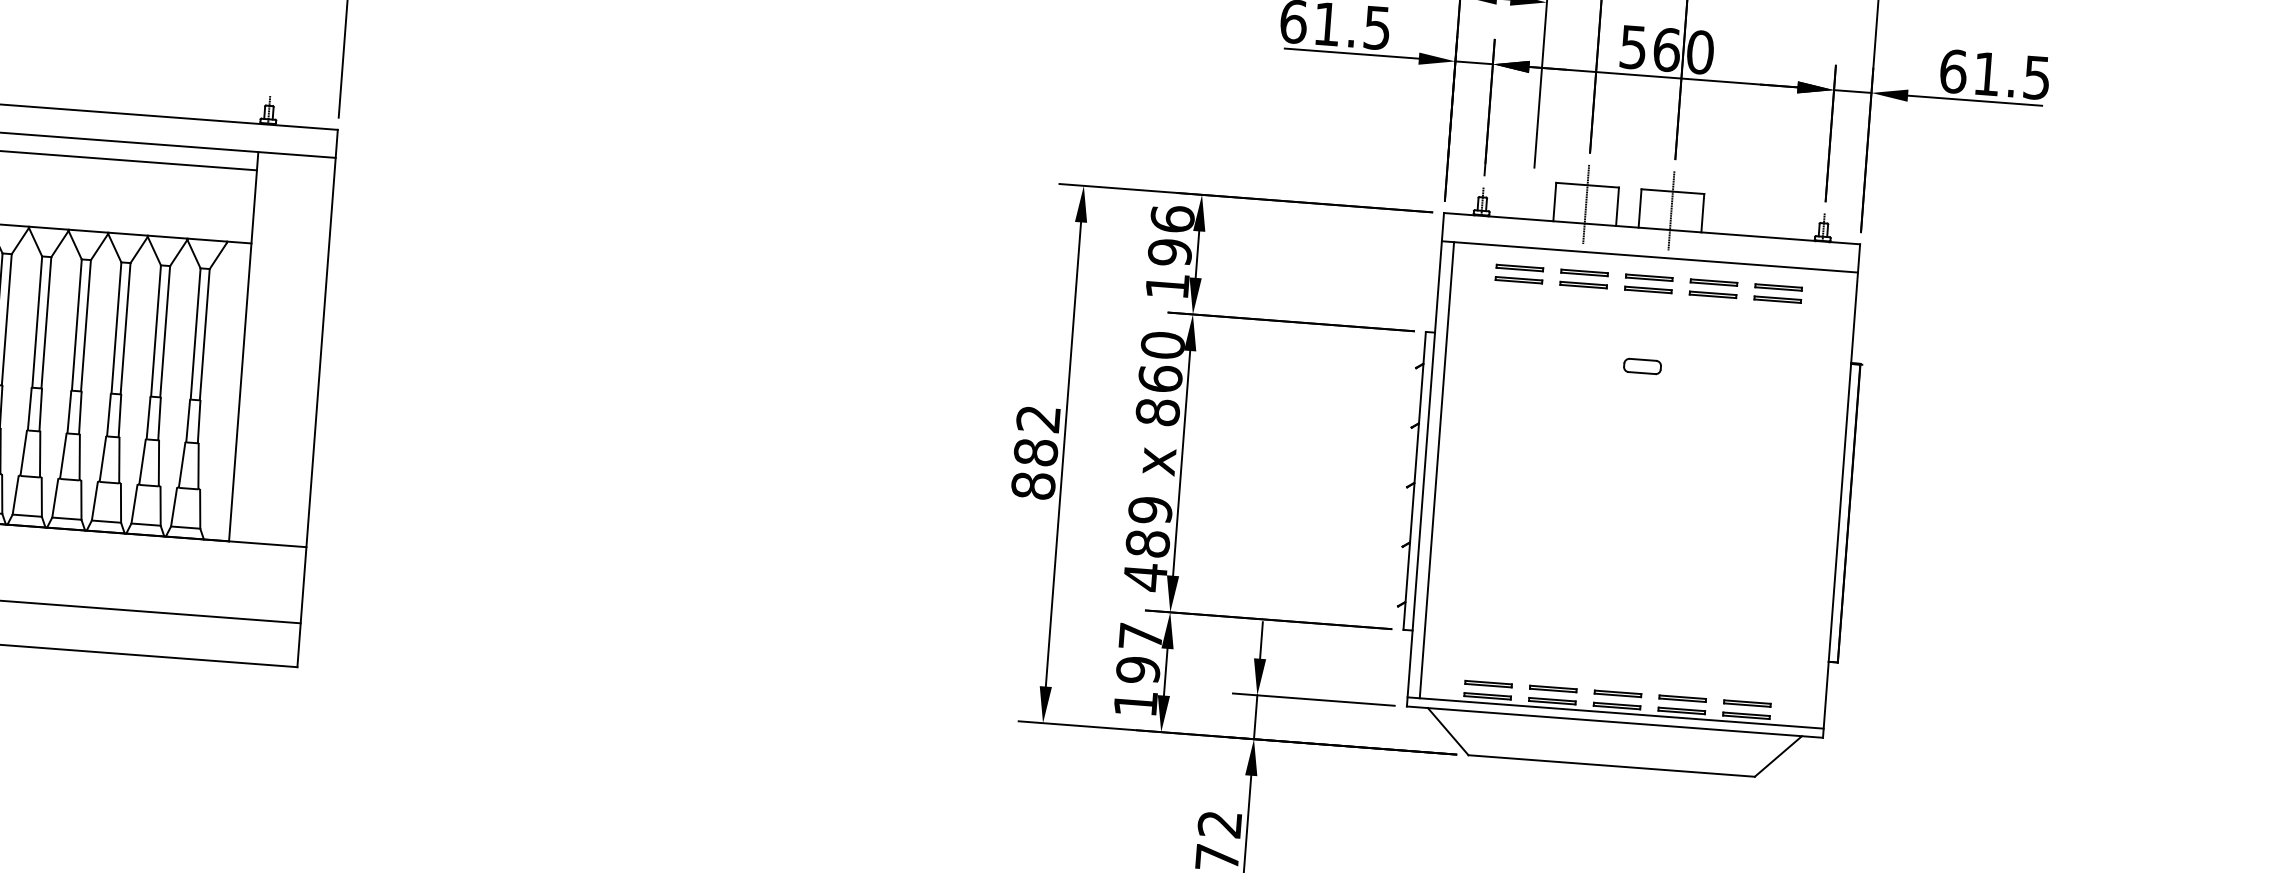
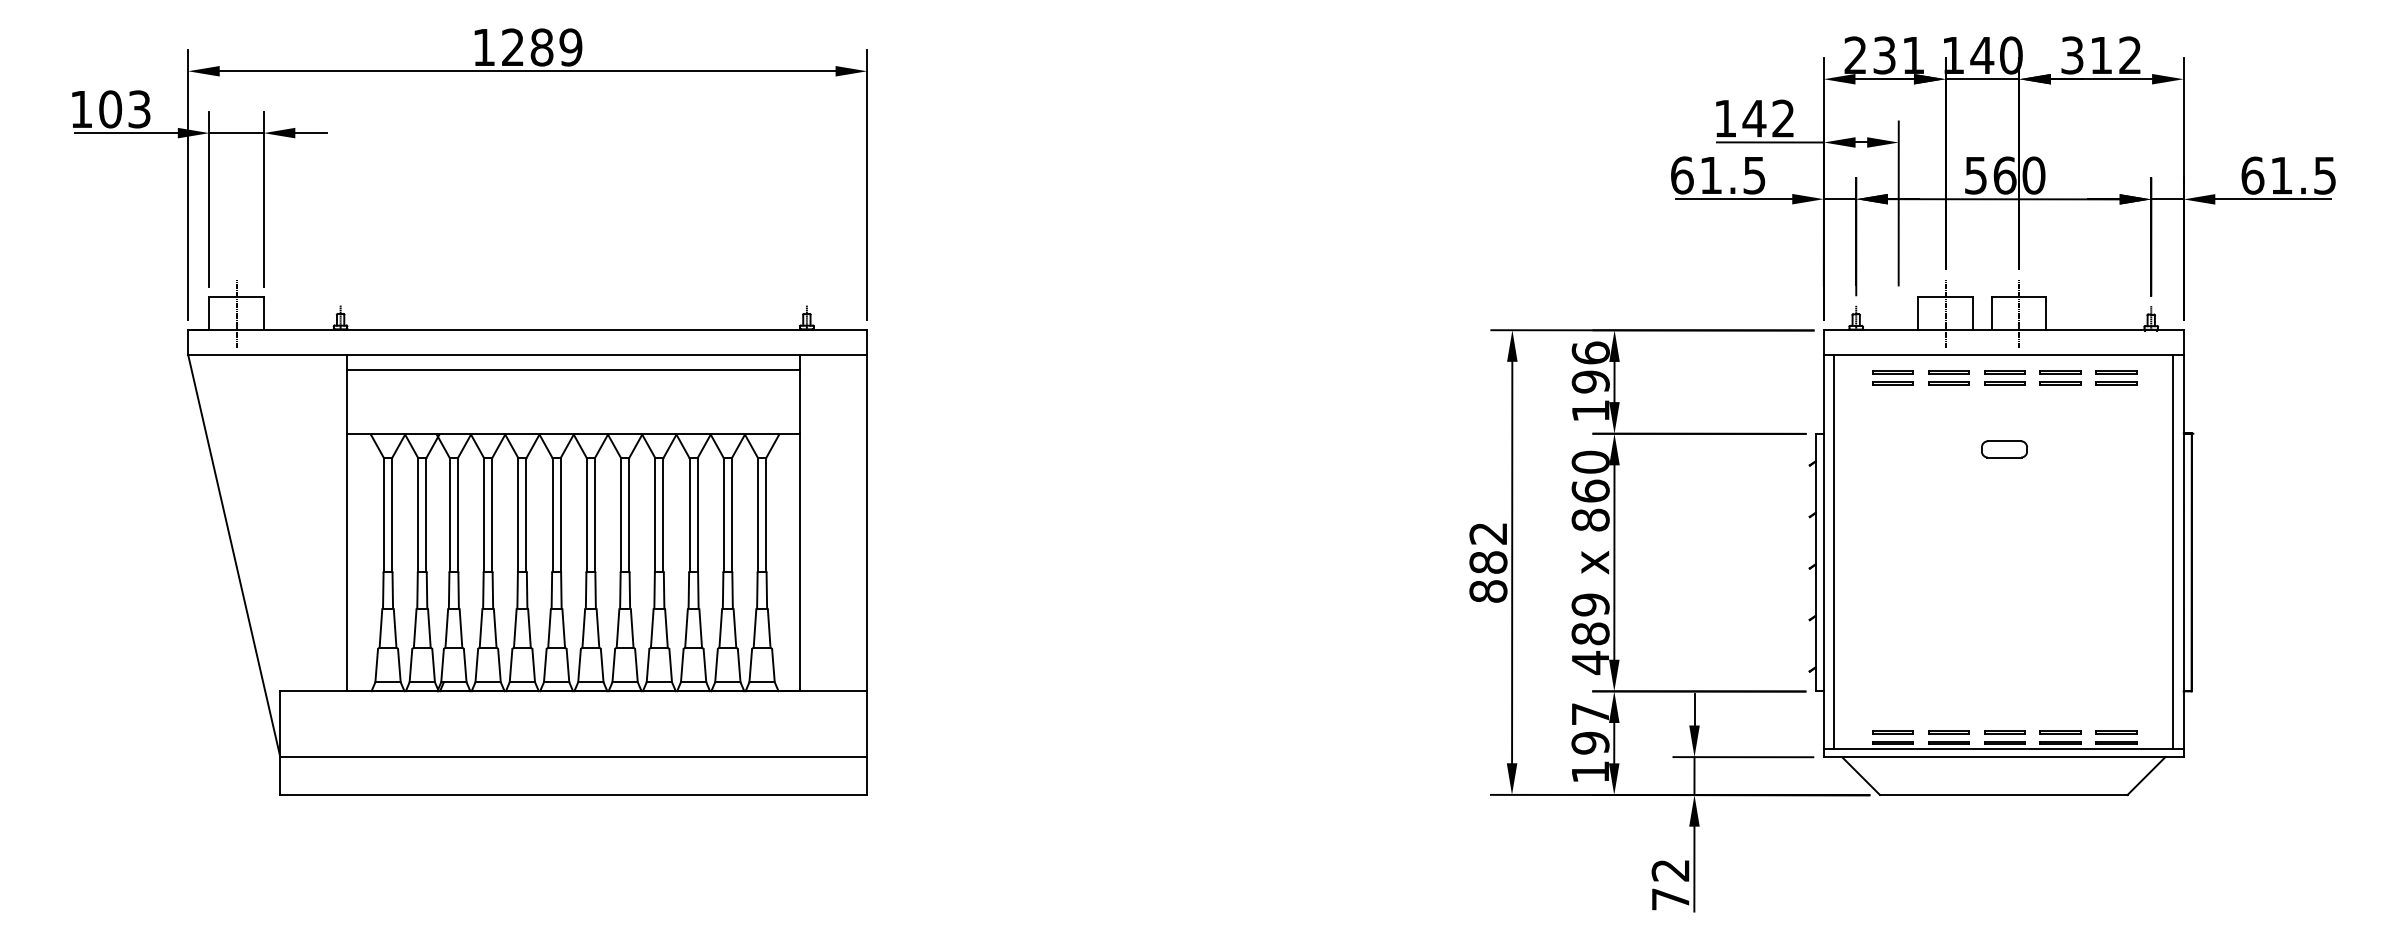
part: (1642, 366) -> (2004, 449), size x1.43
line: (1829, 499) -> (2173, 551), added

